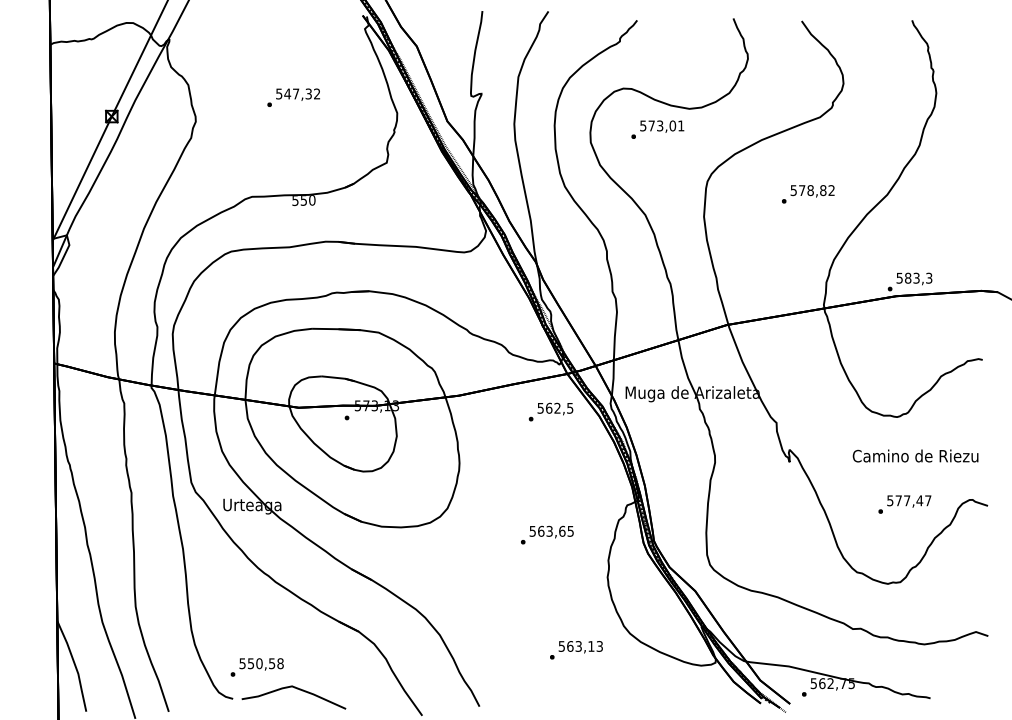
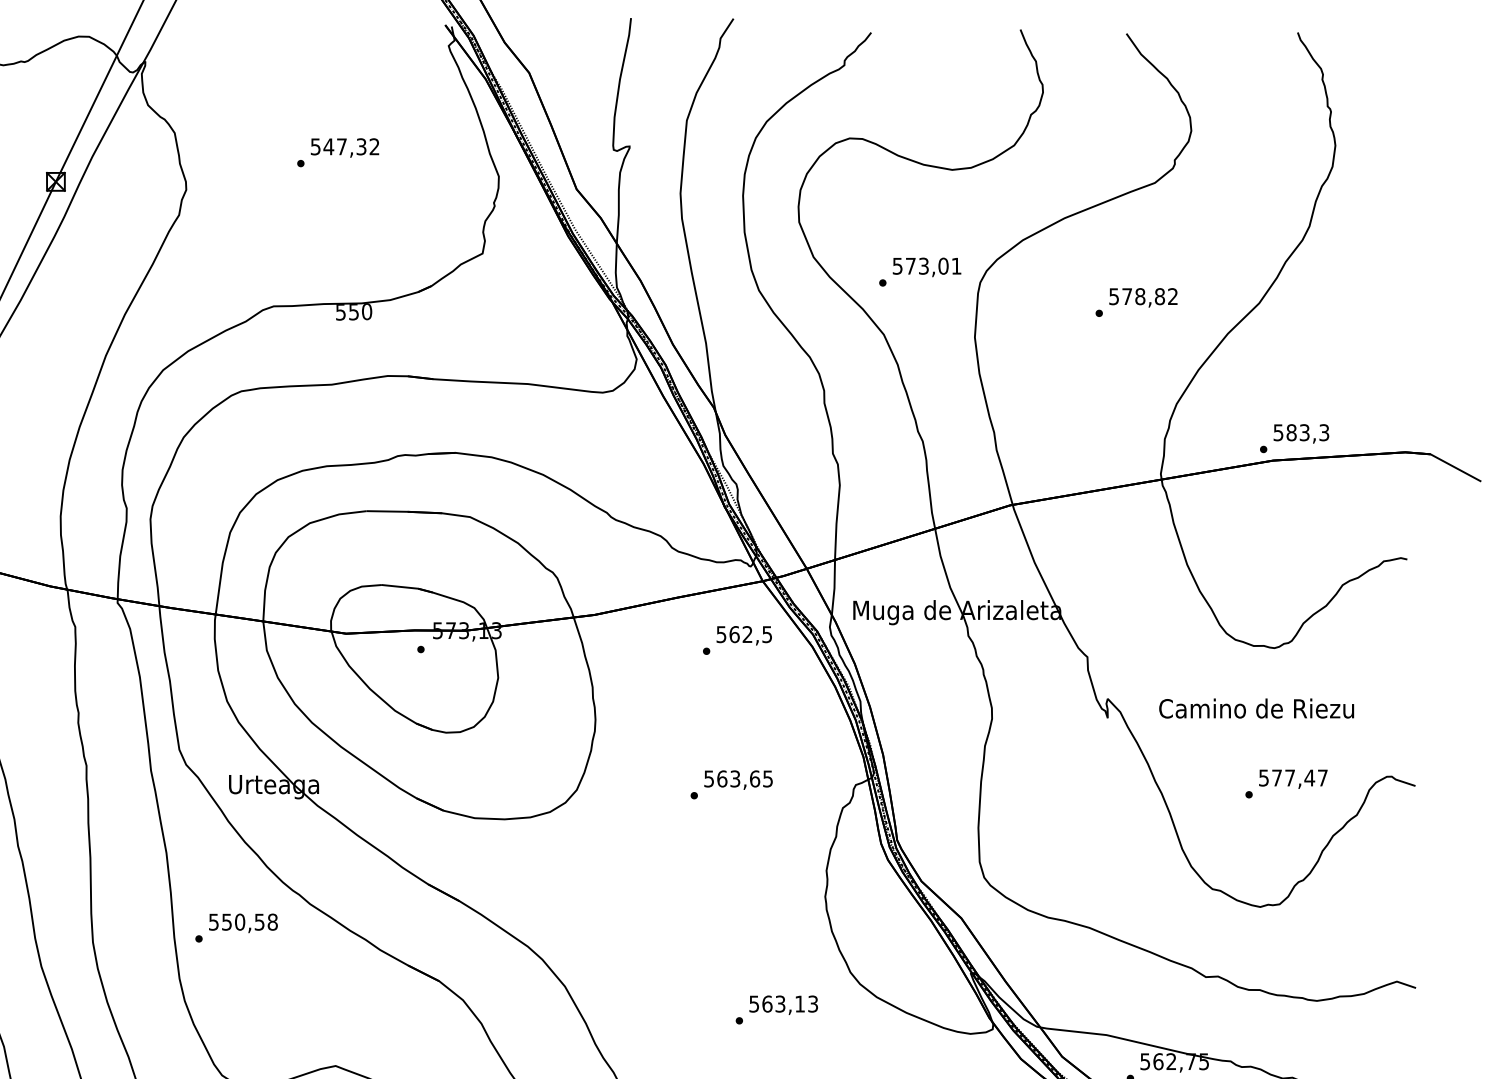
text: (657, 129) -> (919, 271), moved
text: (915, 455) -> (1256, 707), moved
text: (547, 534) -> (731, 783), moved
text: (256, 667) -> (235, 928), moved

